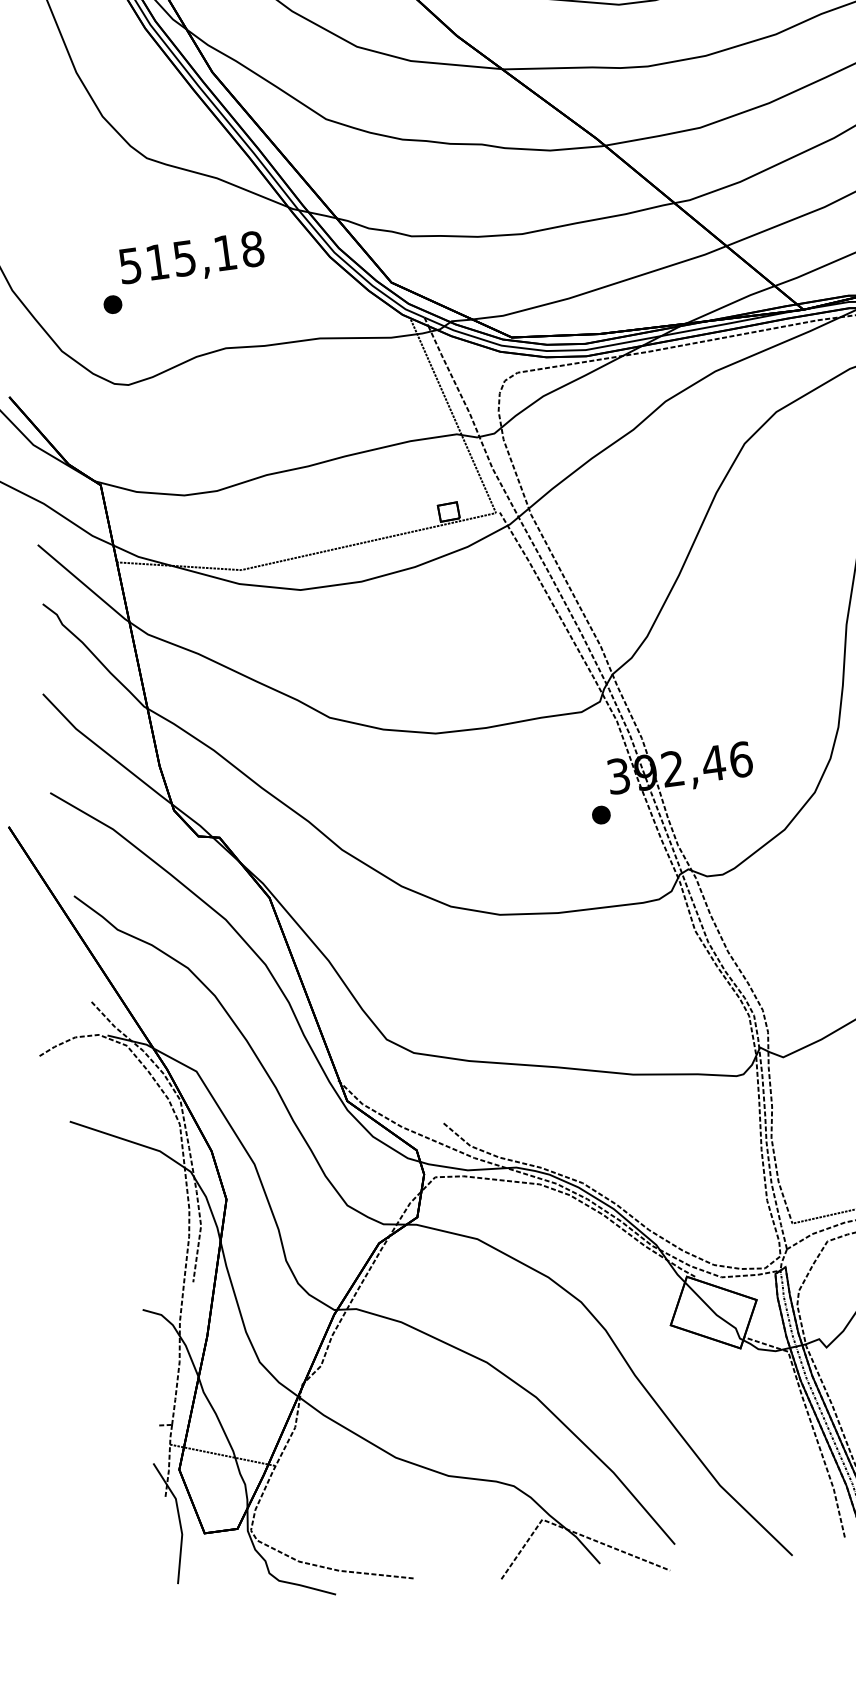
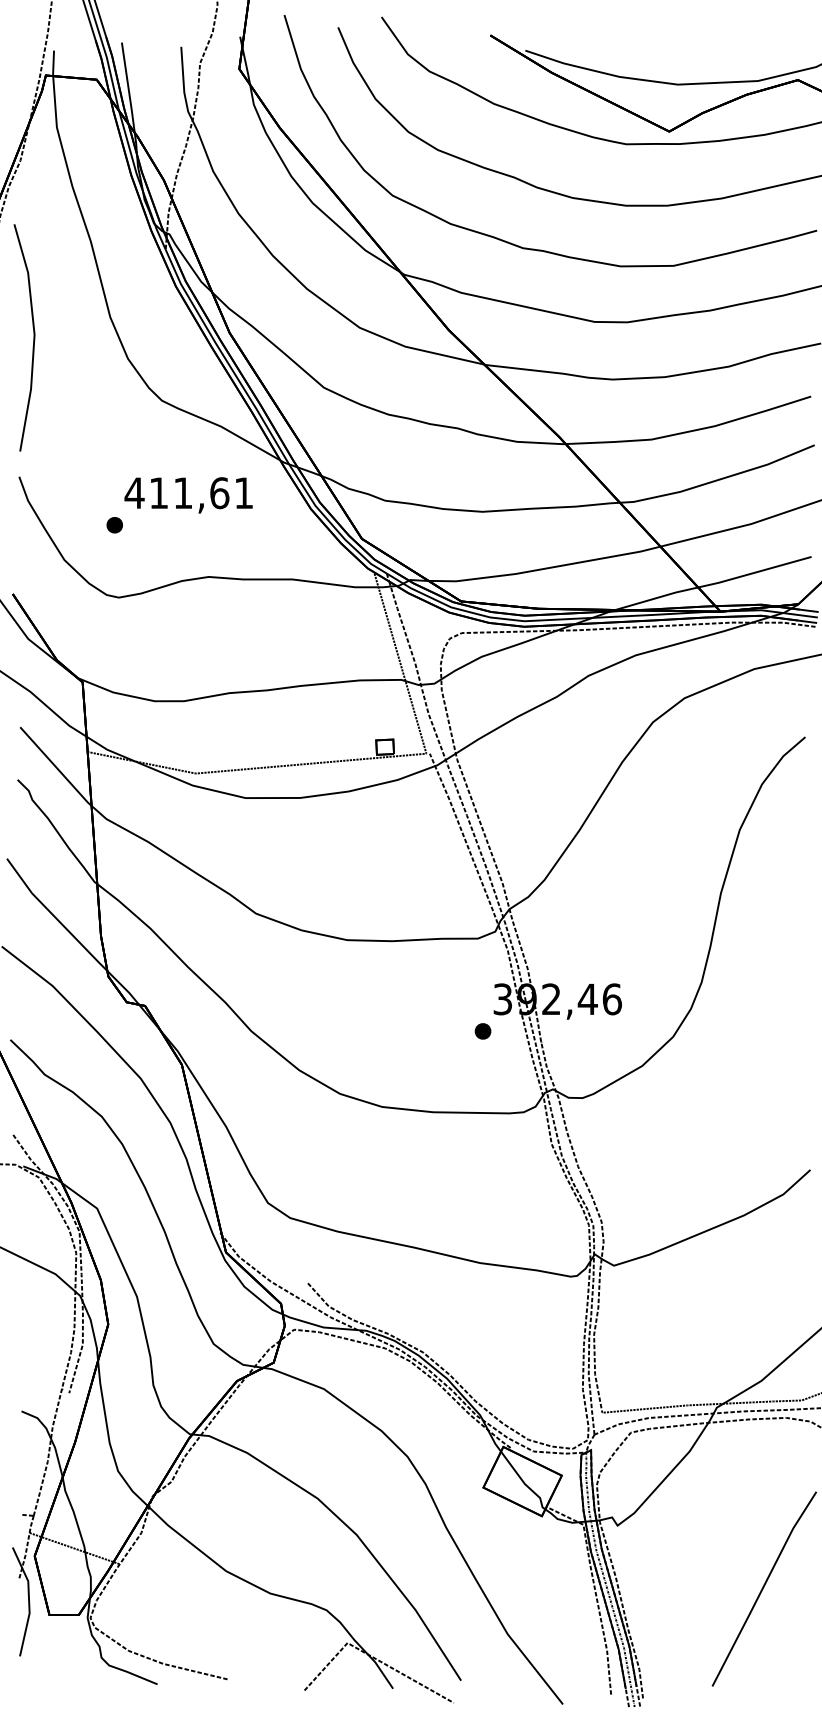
text: (190, 258) -> (188, 493), 515,18 -> 411,61

